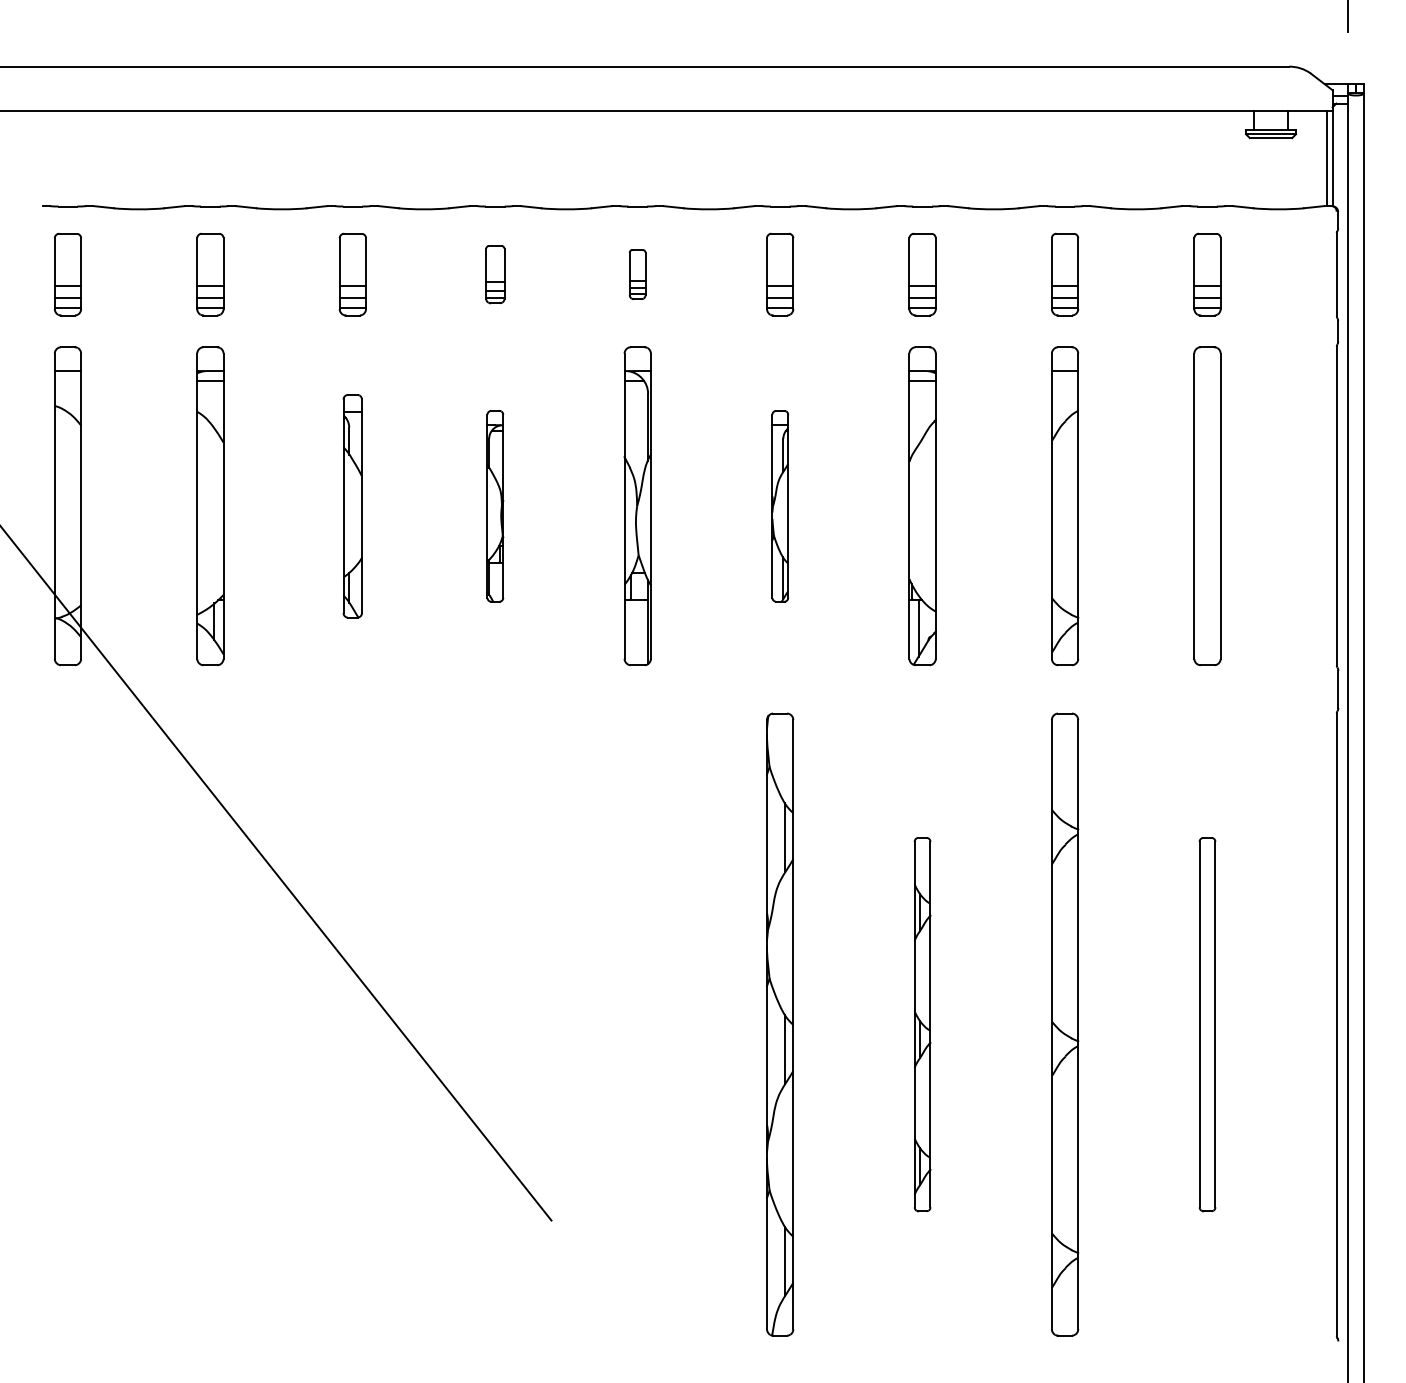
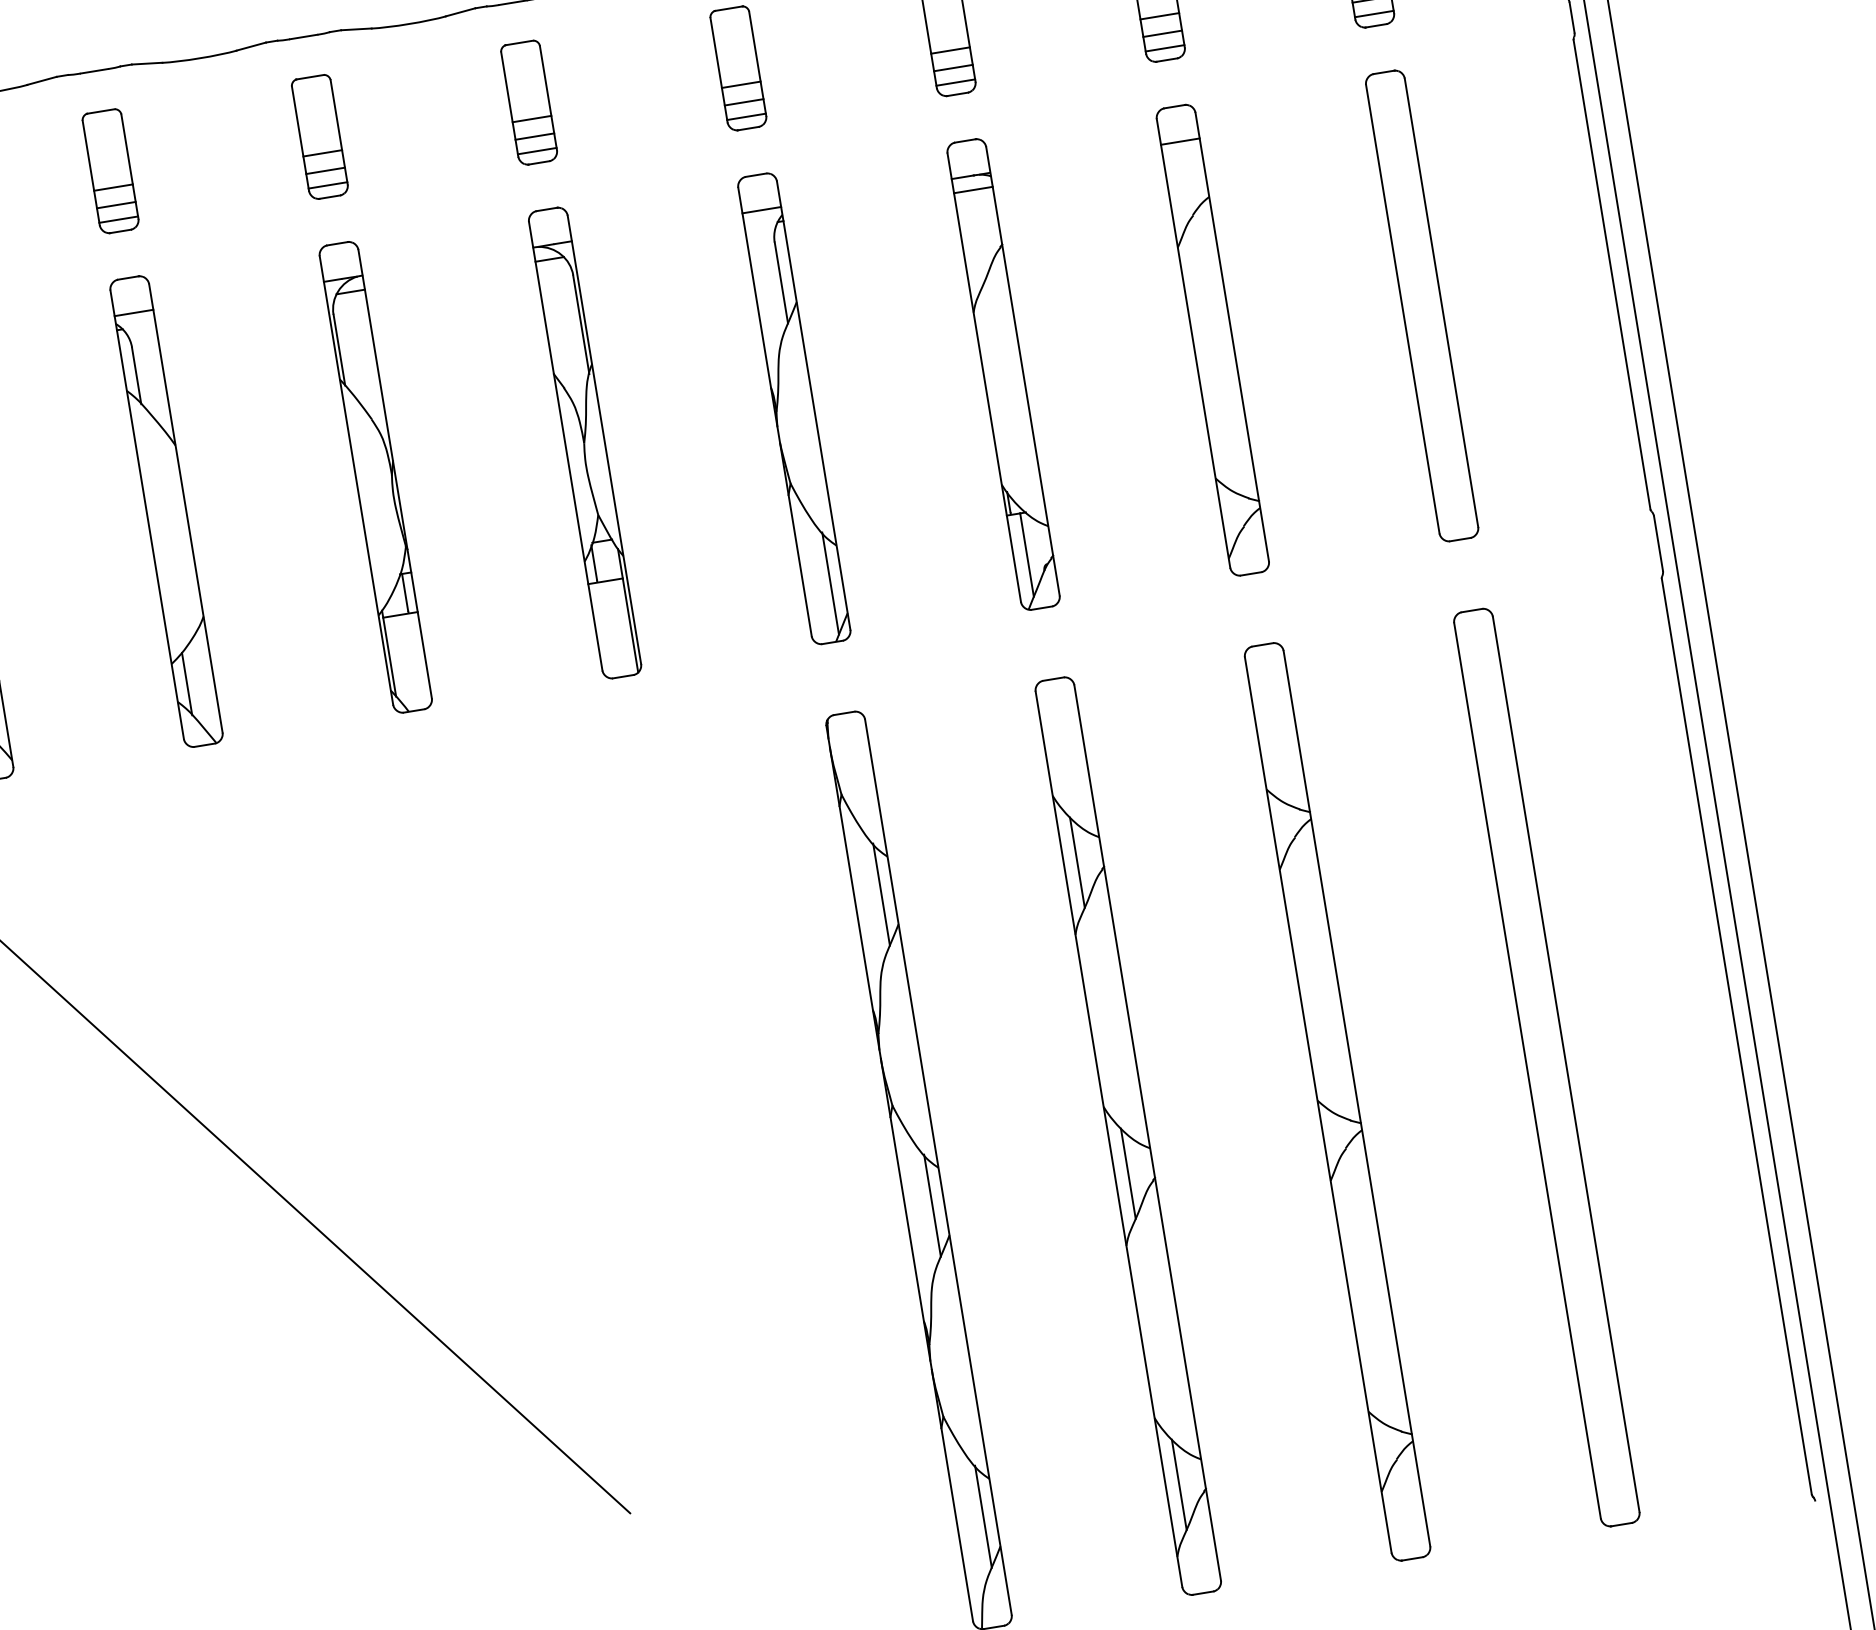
part: (495, 274) -> (320, 136), size x1.43
part: (637, 274) -> (528, 102), size x1.67
part: (352, 506) -> (166, 512), size x1.43
part: (495, 506) -> (376, 477), size x1.67
part: (780, 506) -> (794, 409), size x1.67
part: (922, 1024) -> (1128, 1135), size x1.67
part: (1207, 1024) -> (1546, 1067), size x1.67

